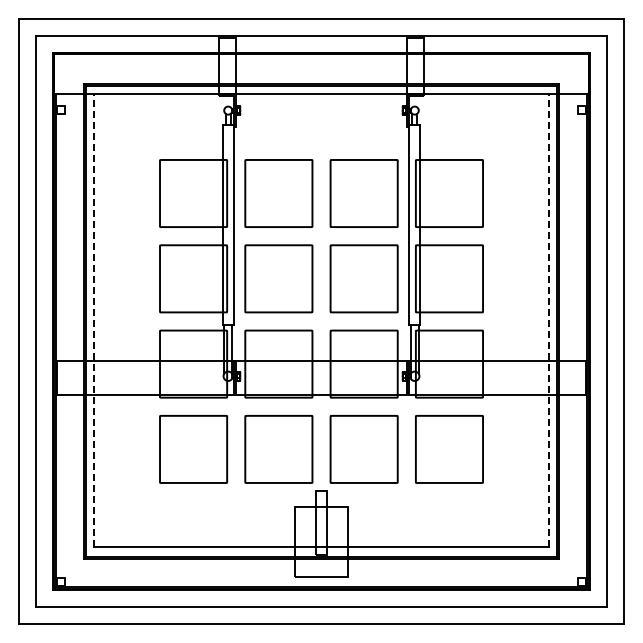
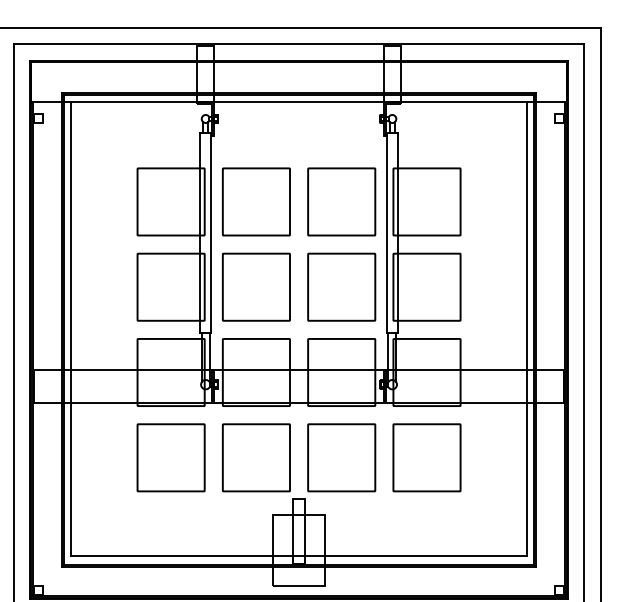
line: (93, 320) -> (71, 328), dashed -> solid
line: (549, 320) -> (527, 328), dashed -> solid

